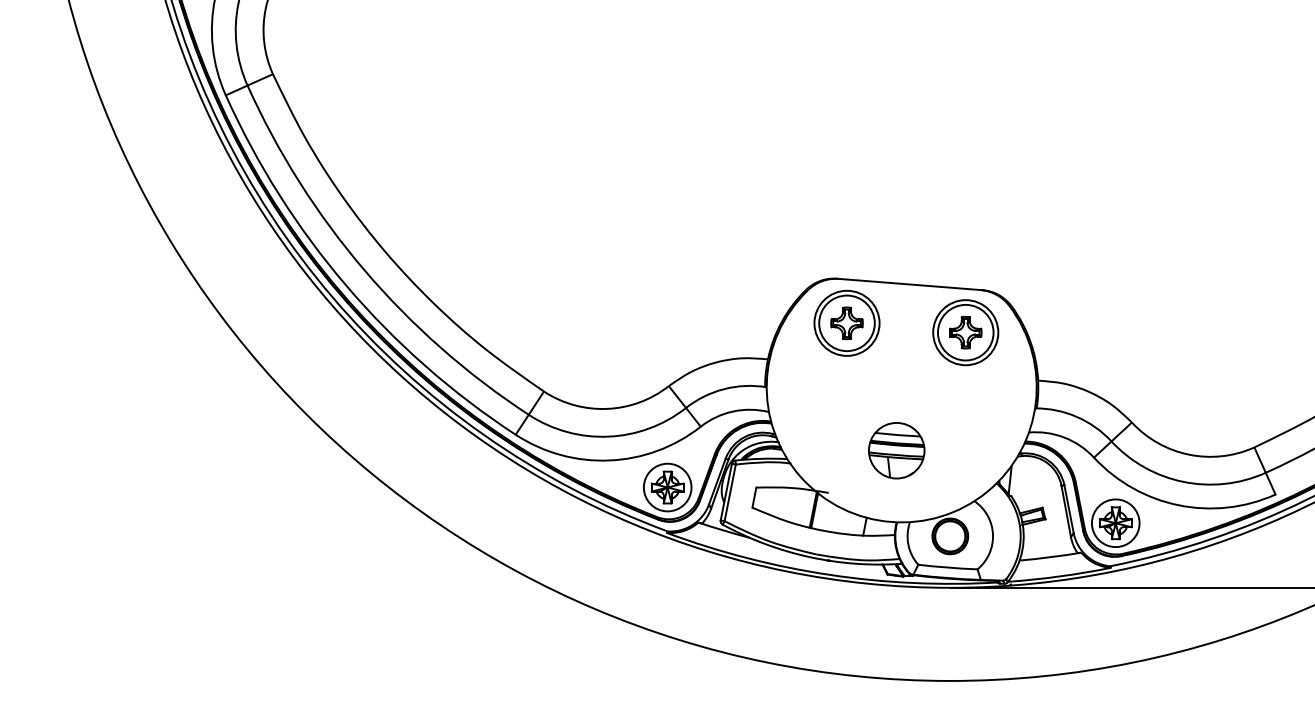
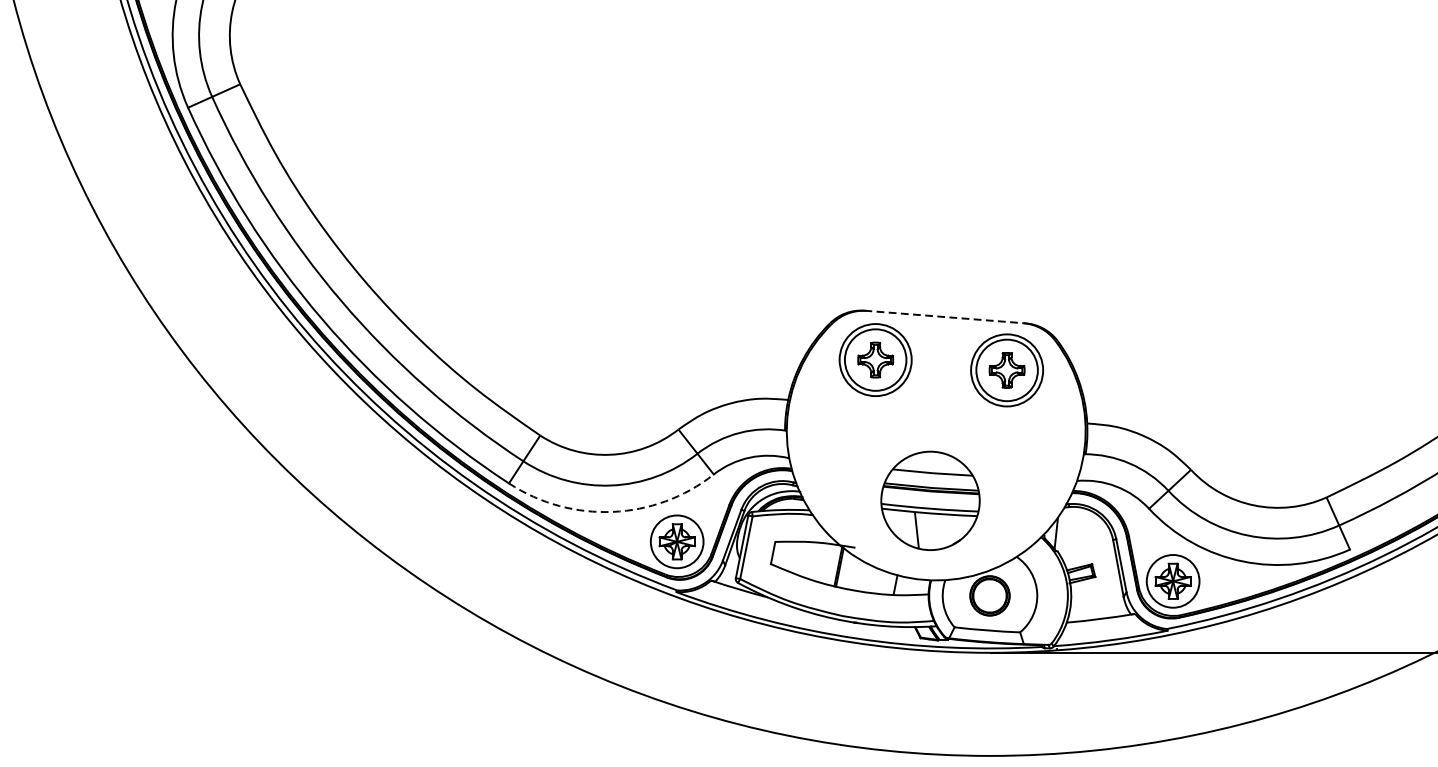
line: (910, 284) -> (945, 317), solid -> dashed
part: (896, 450) -> (930, 500), size x1.6
arc: (609, 460) -> (612, 511), solid -> dashed

